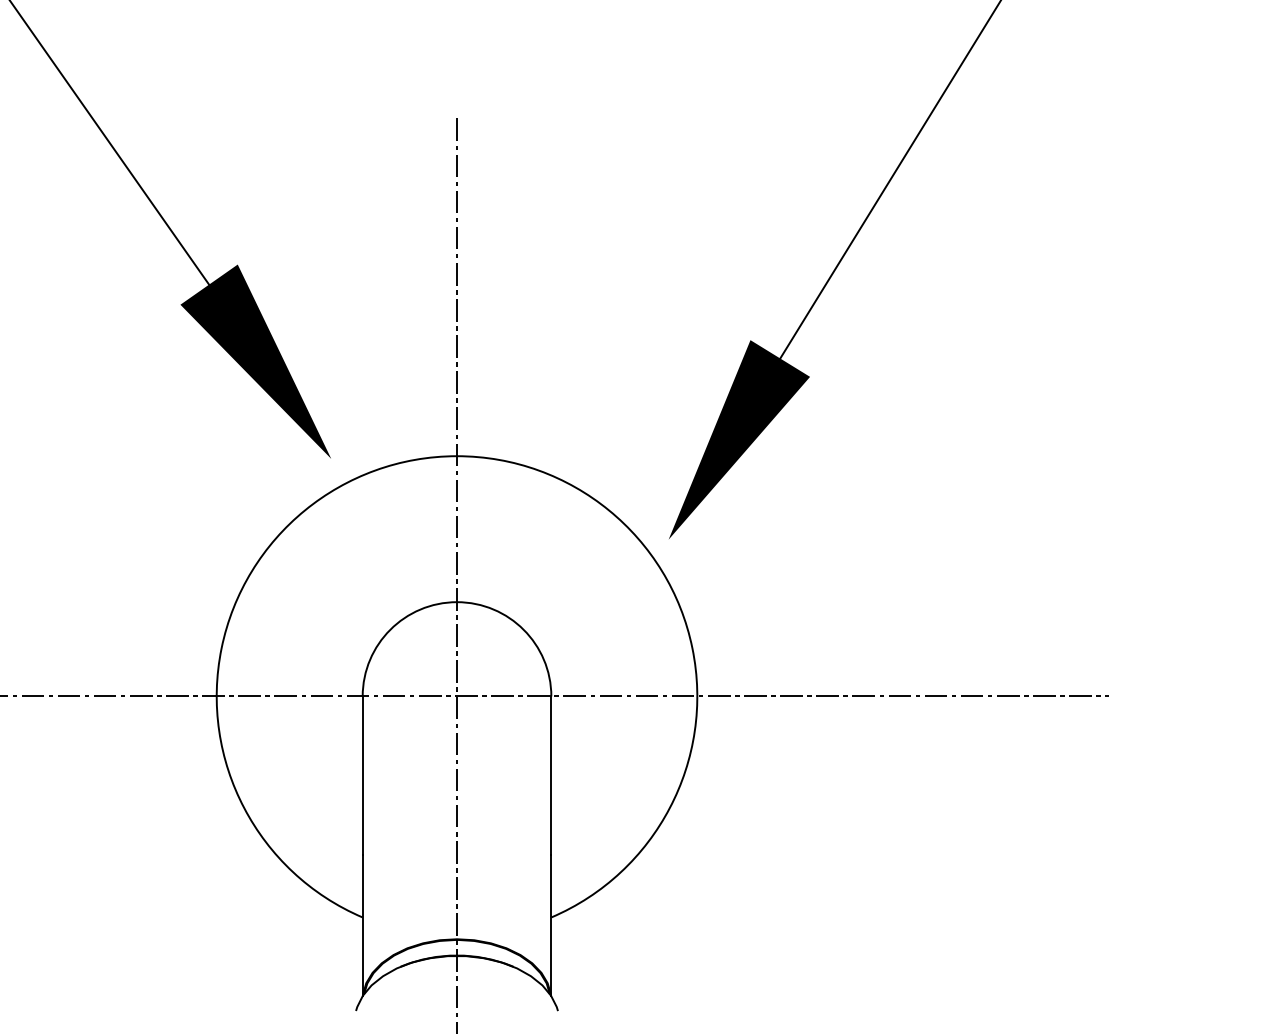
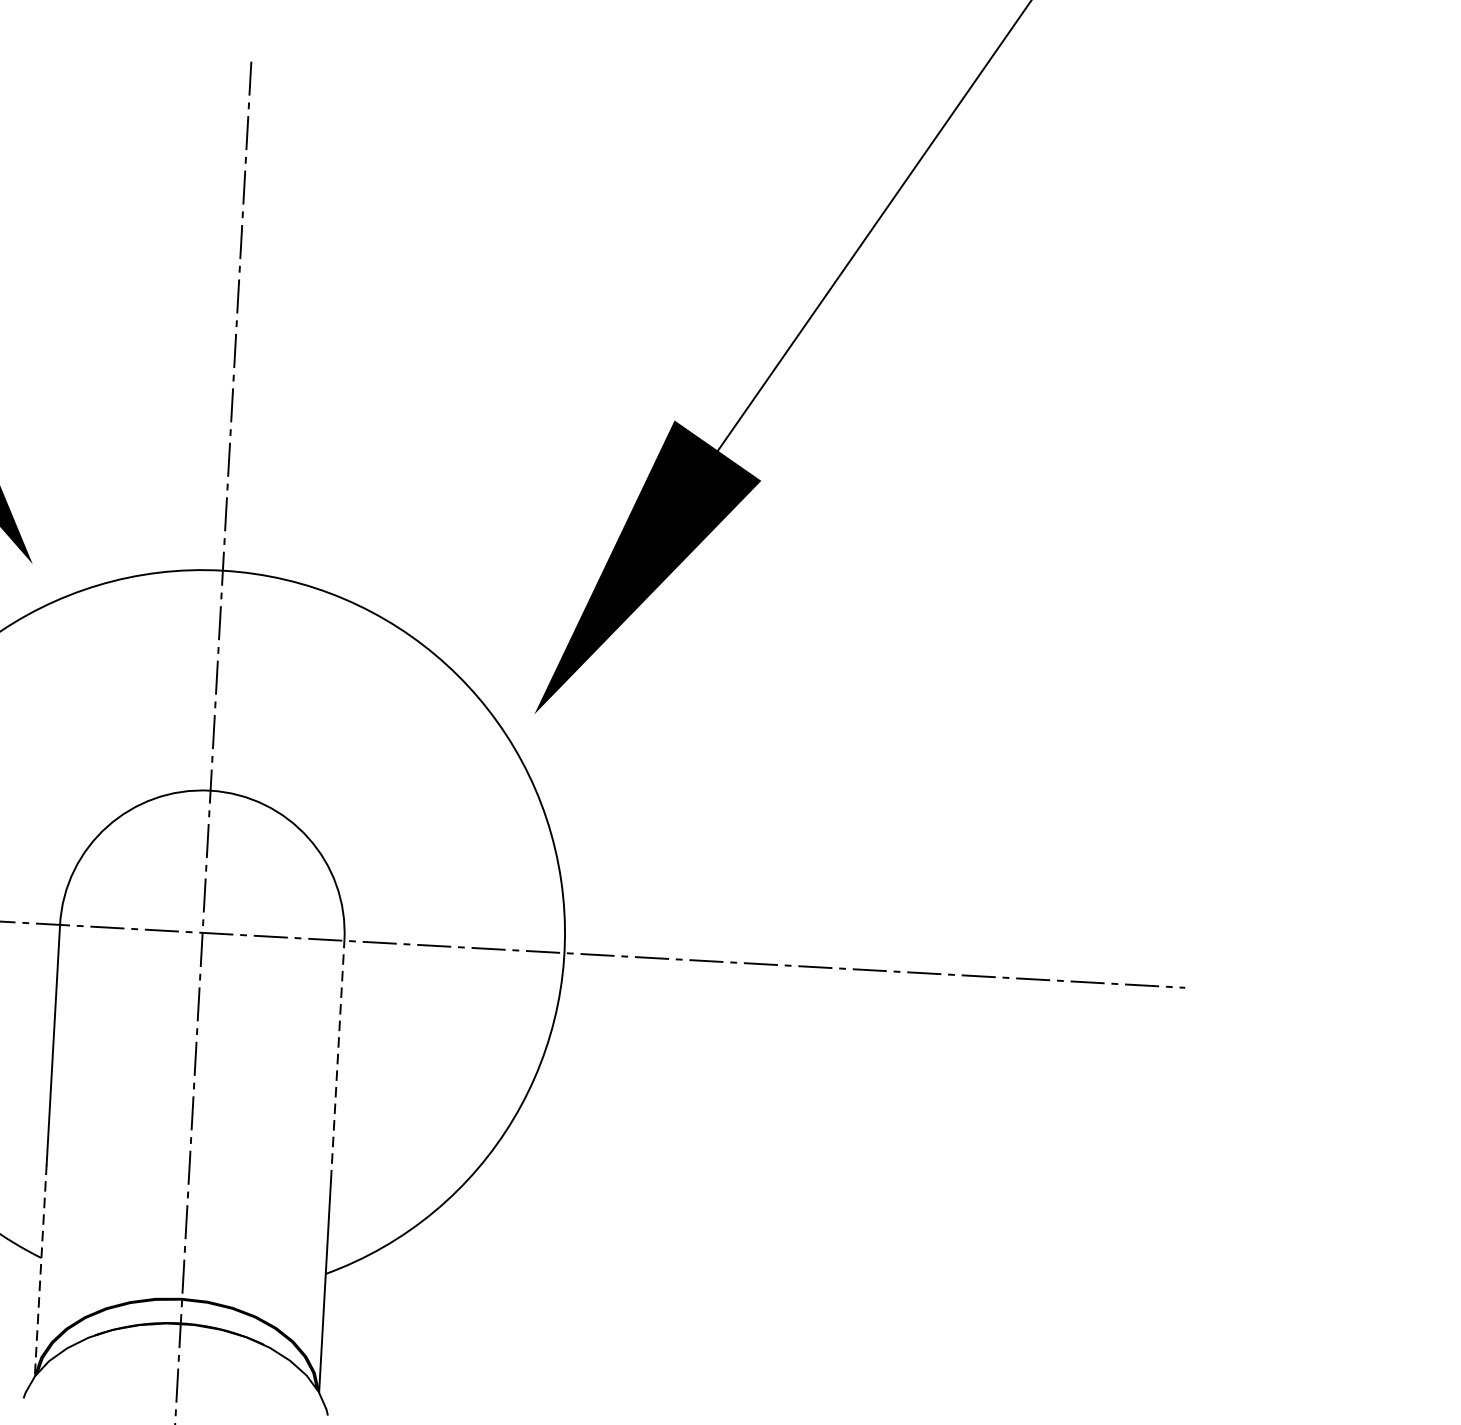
line: (551, 775) -> (337, 1059), solid -> dashed
line: (362, 926) -> (40, 1271), solid -> dashed

